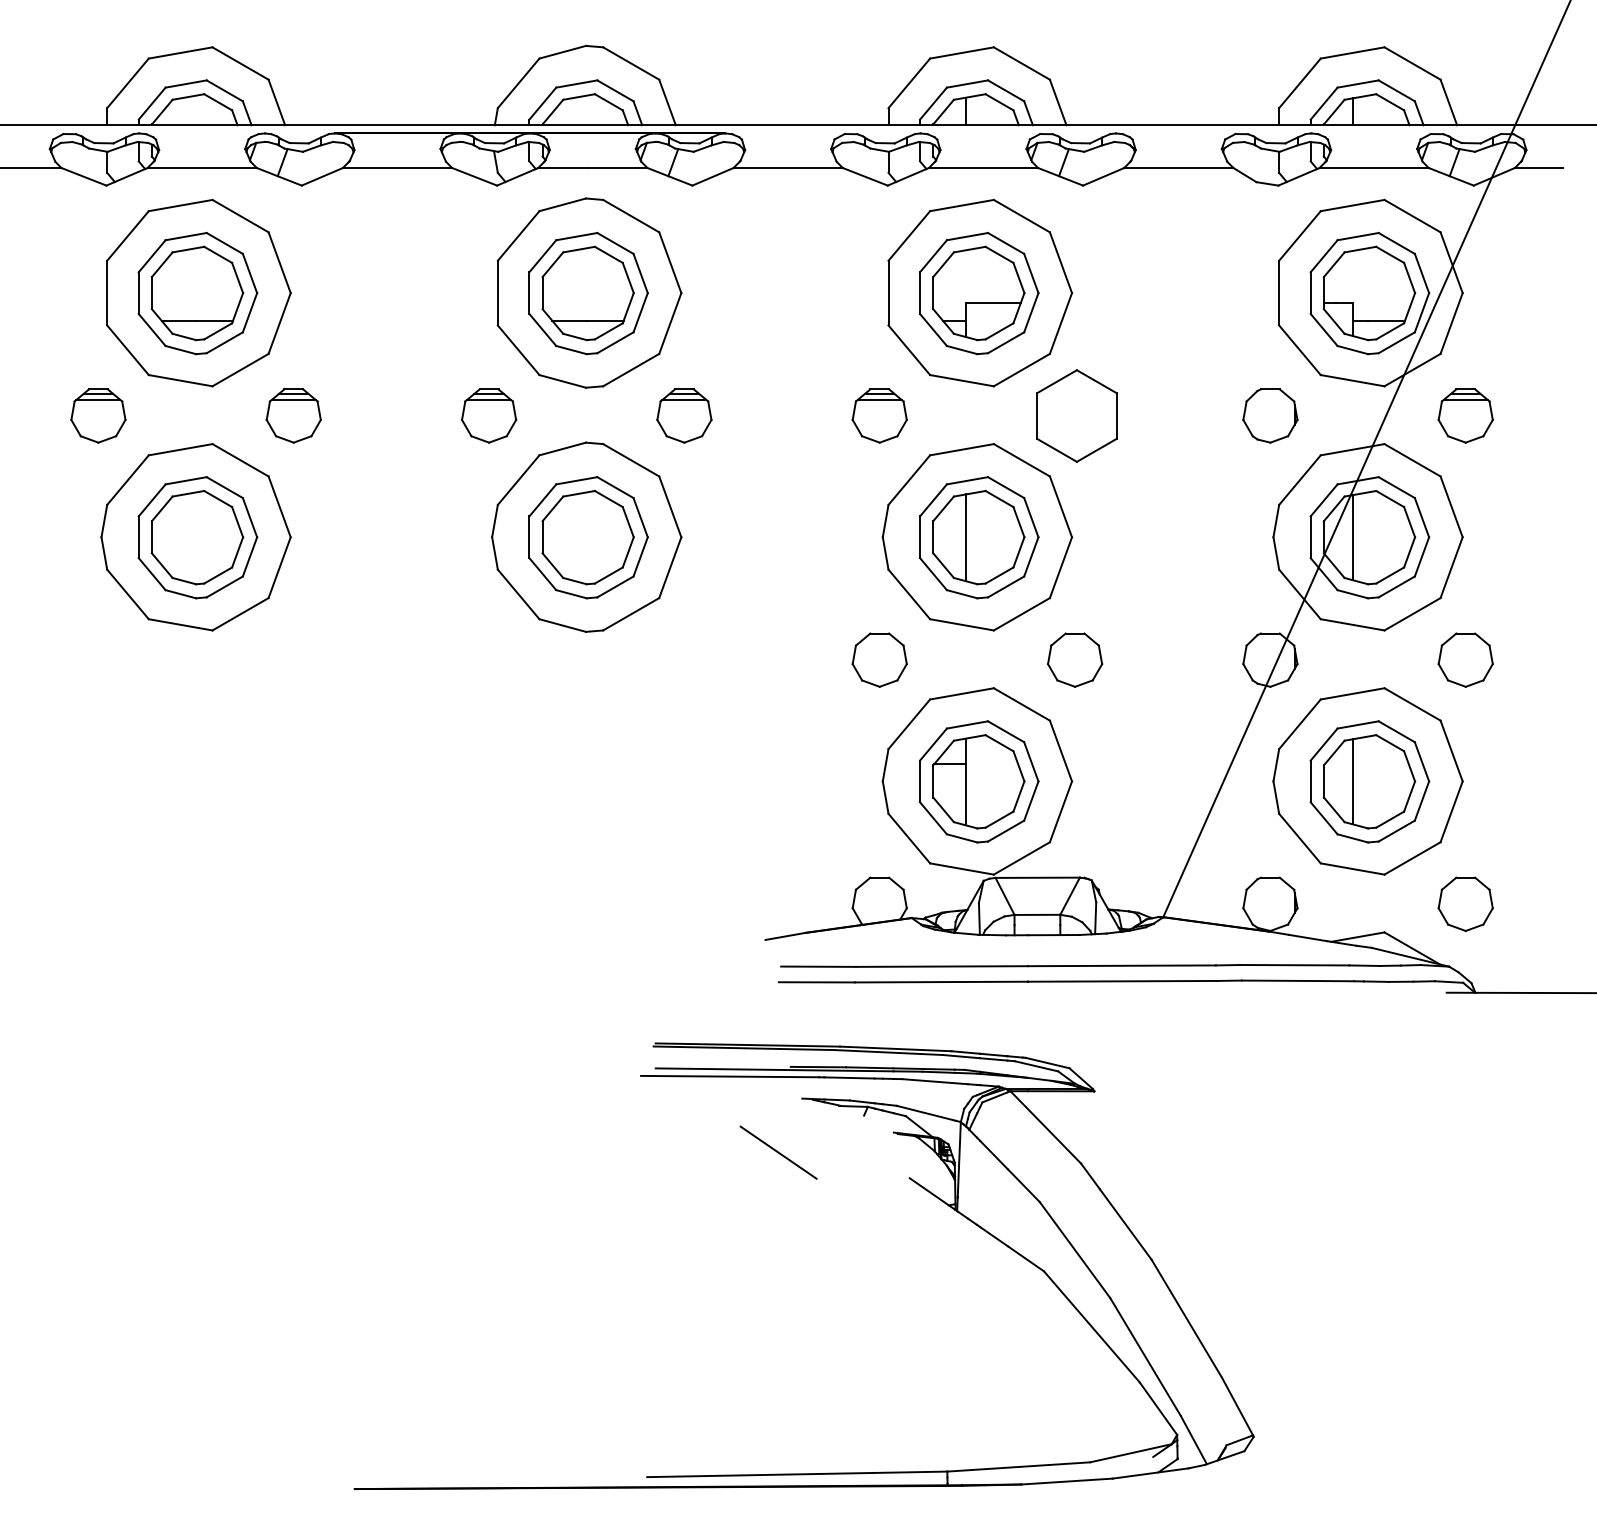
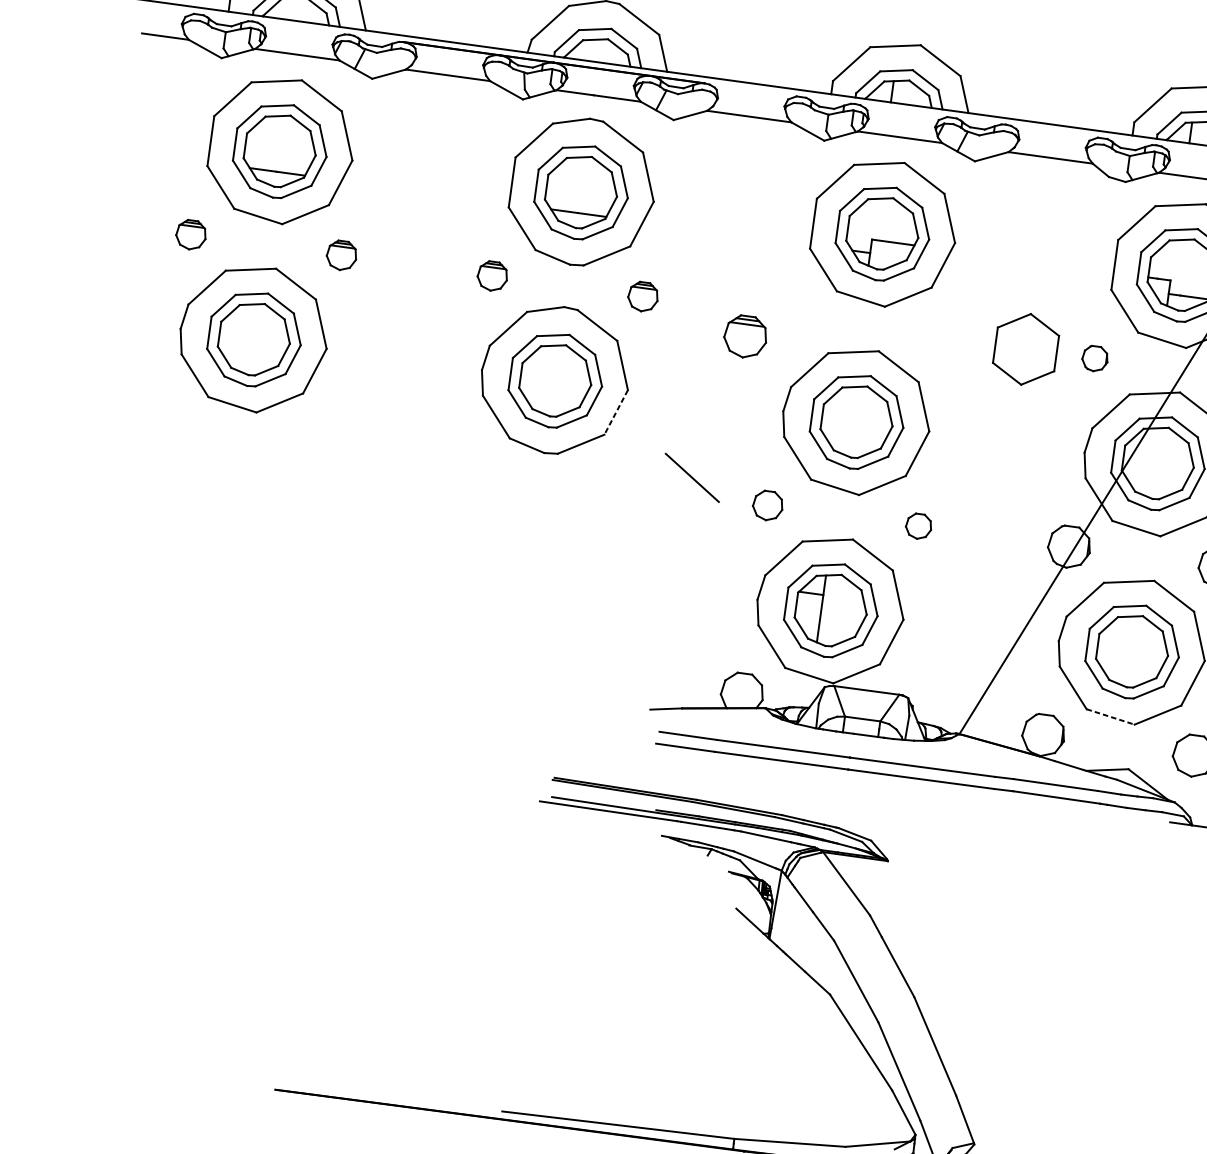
part: (98, 415) -> (191, 234), size x0.7
part: (293, 415) -> (341, 255), size x0.7
part: (489, 415) -> (492, 275), size x0.7
part: (684, 415) -> (643, 296), size x0.7
part: (879, 415) -> (745, 336), moved
part: (1076, 415) -> (1025, 348), moved
part: (1270, 415) -> (1095, 358), size x0.6
line: (965, 537) -> (847, 420), removed
line: (1352, 537) -> (1145, 461), removed
line: (670, 568) -> (616, 413), solid -> dashed
part: (879, 659) -> (767, 505), size x0.7
part: (1075, 659) -> (919, 526), size x0.6
line: (1352, 781) -> (1119, 649), removed
line: (1353, 869) -> (1111, 717), solid -> dashed
line: (778, 1152) -> (692, 477), moved

